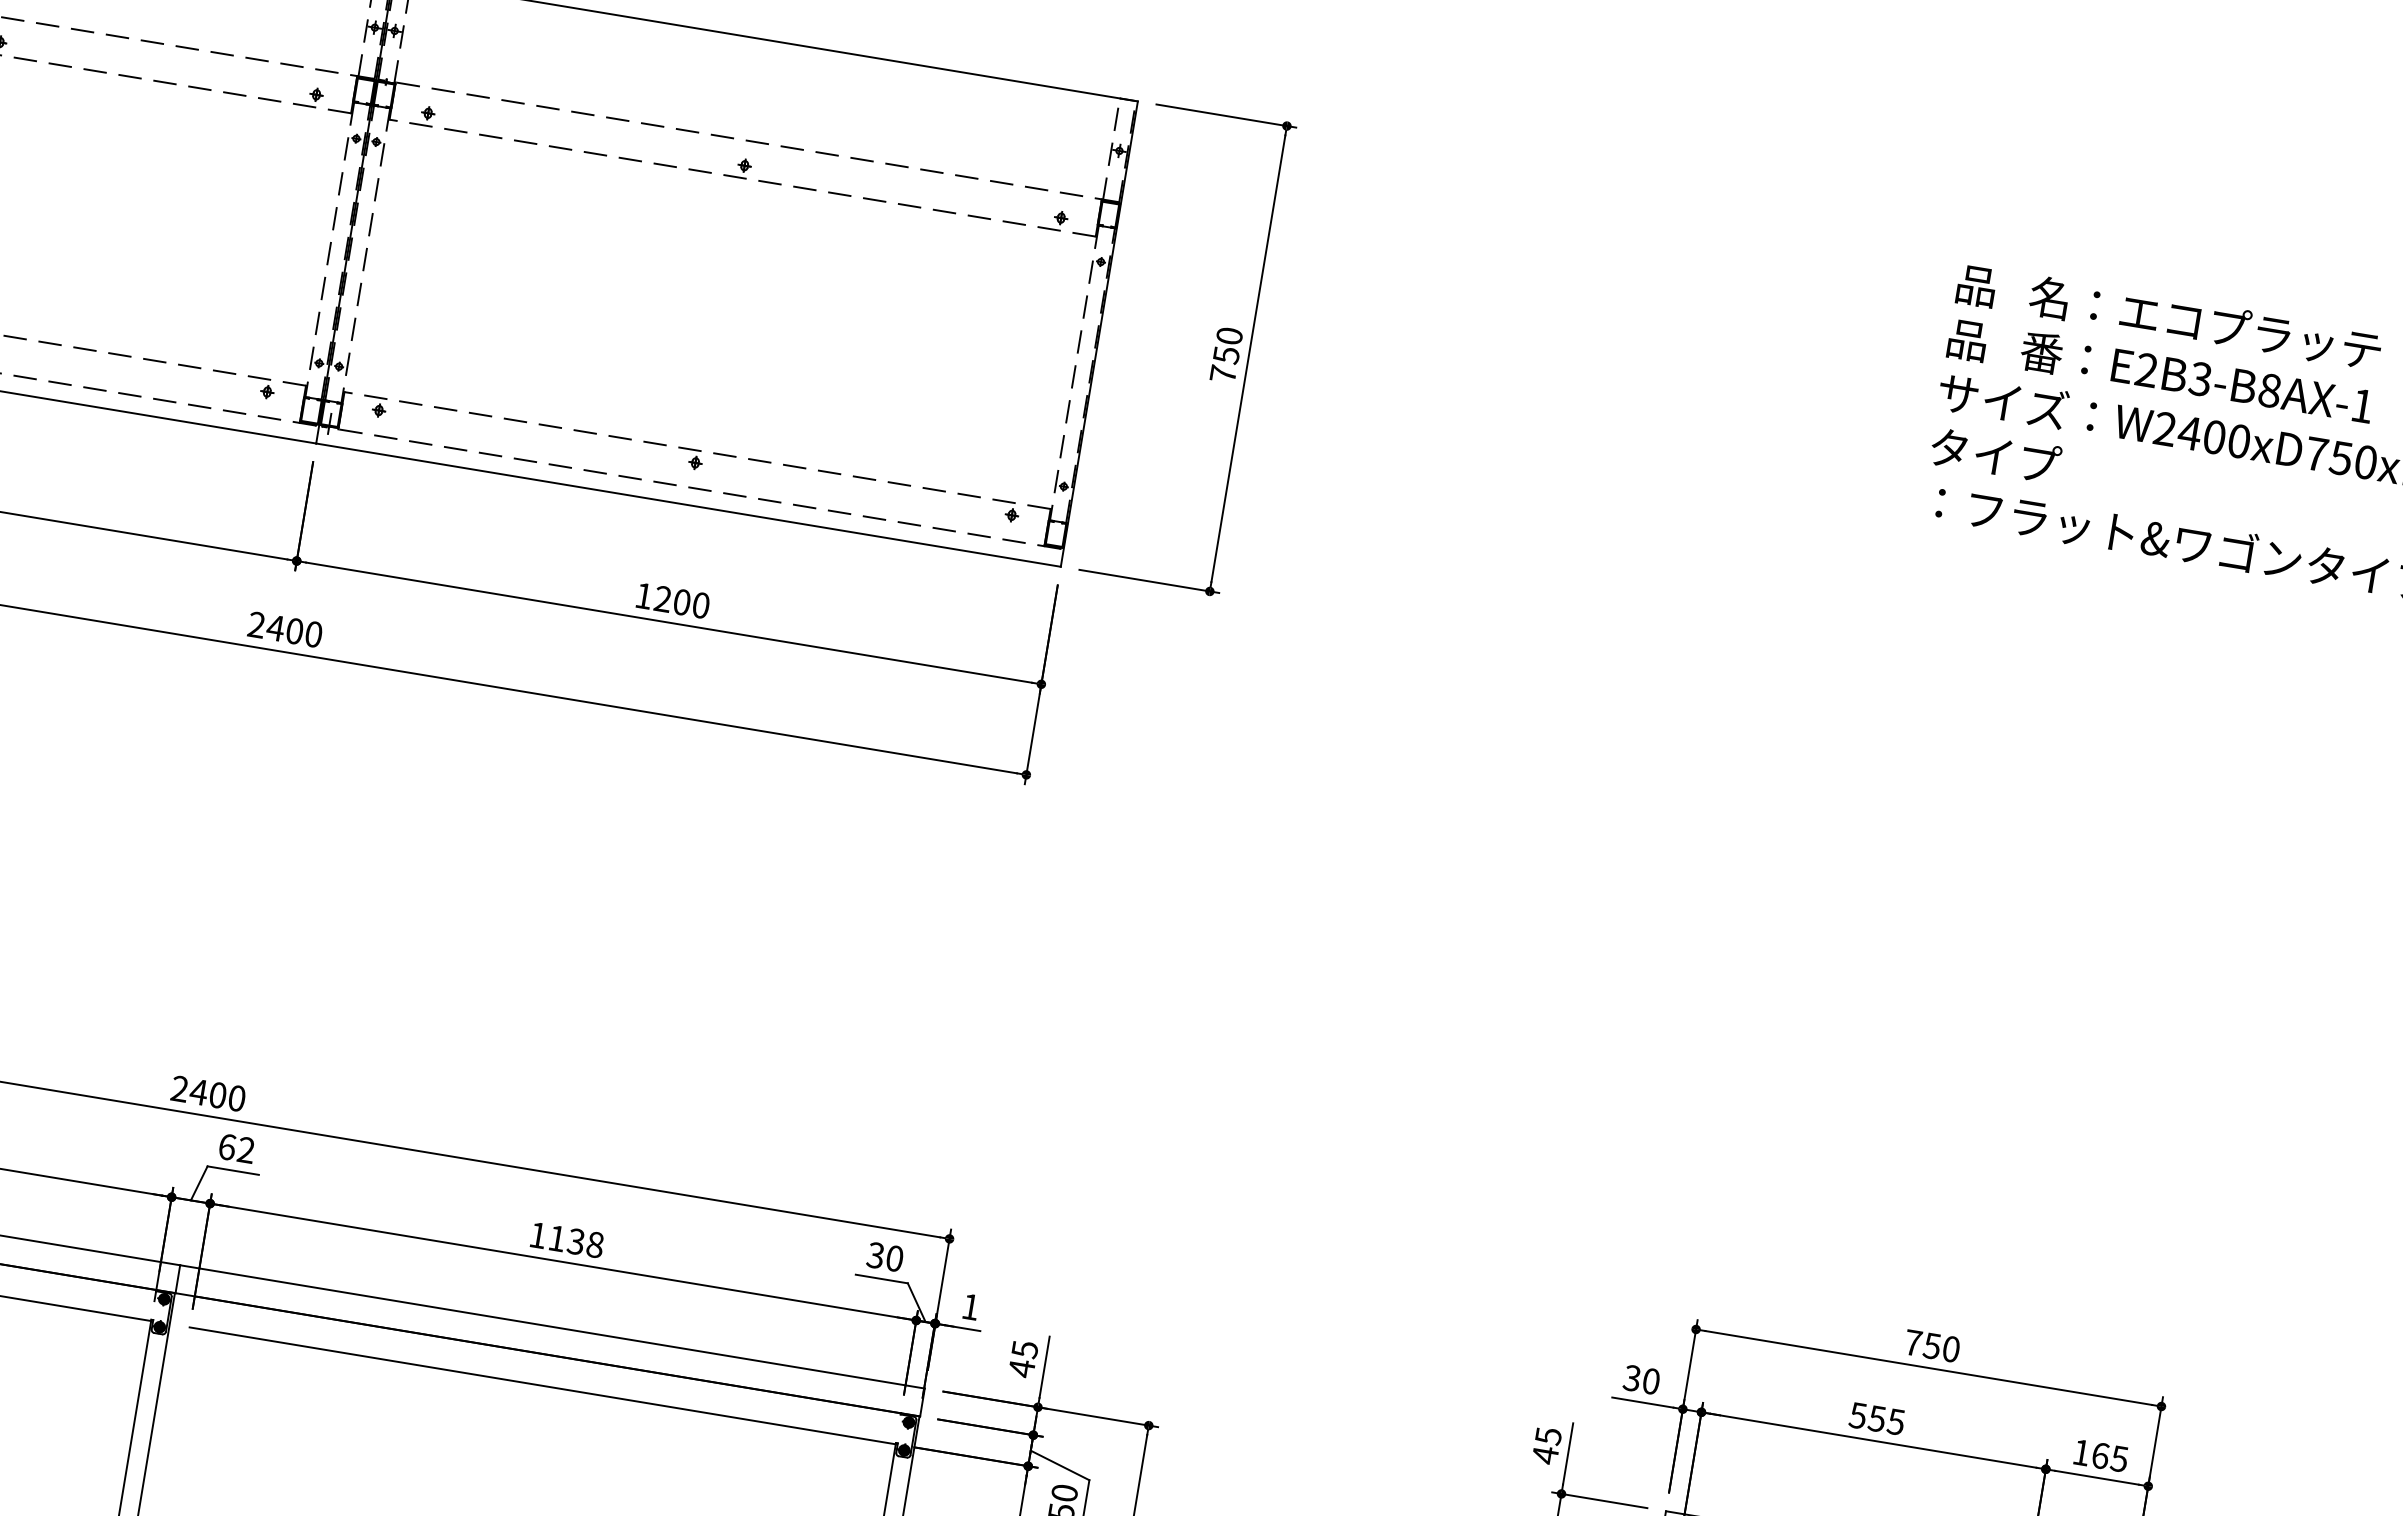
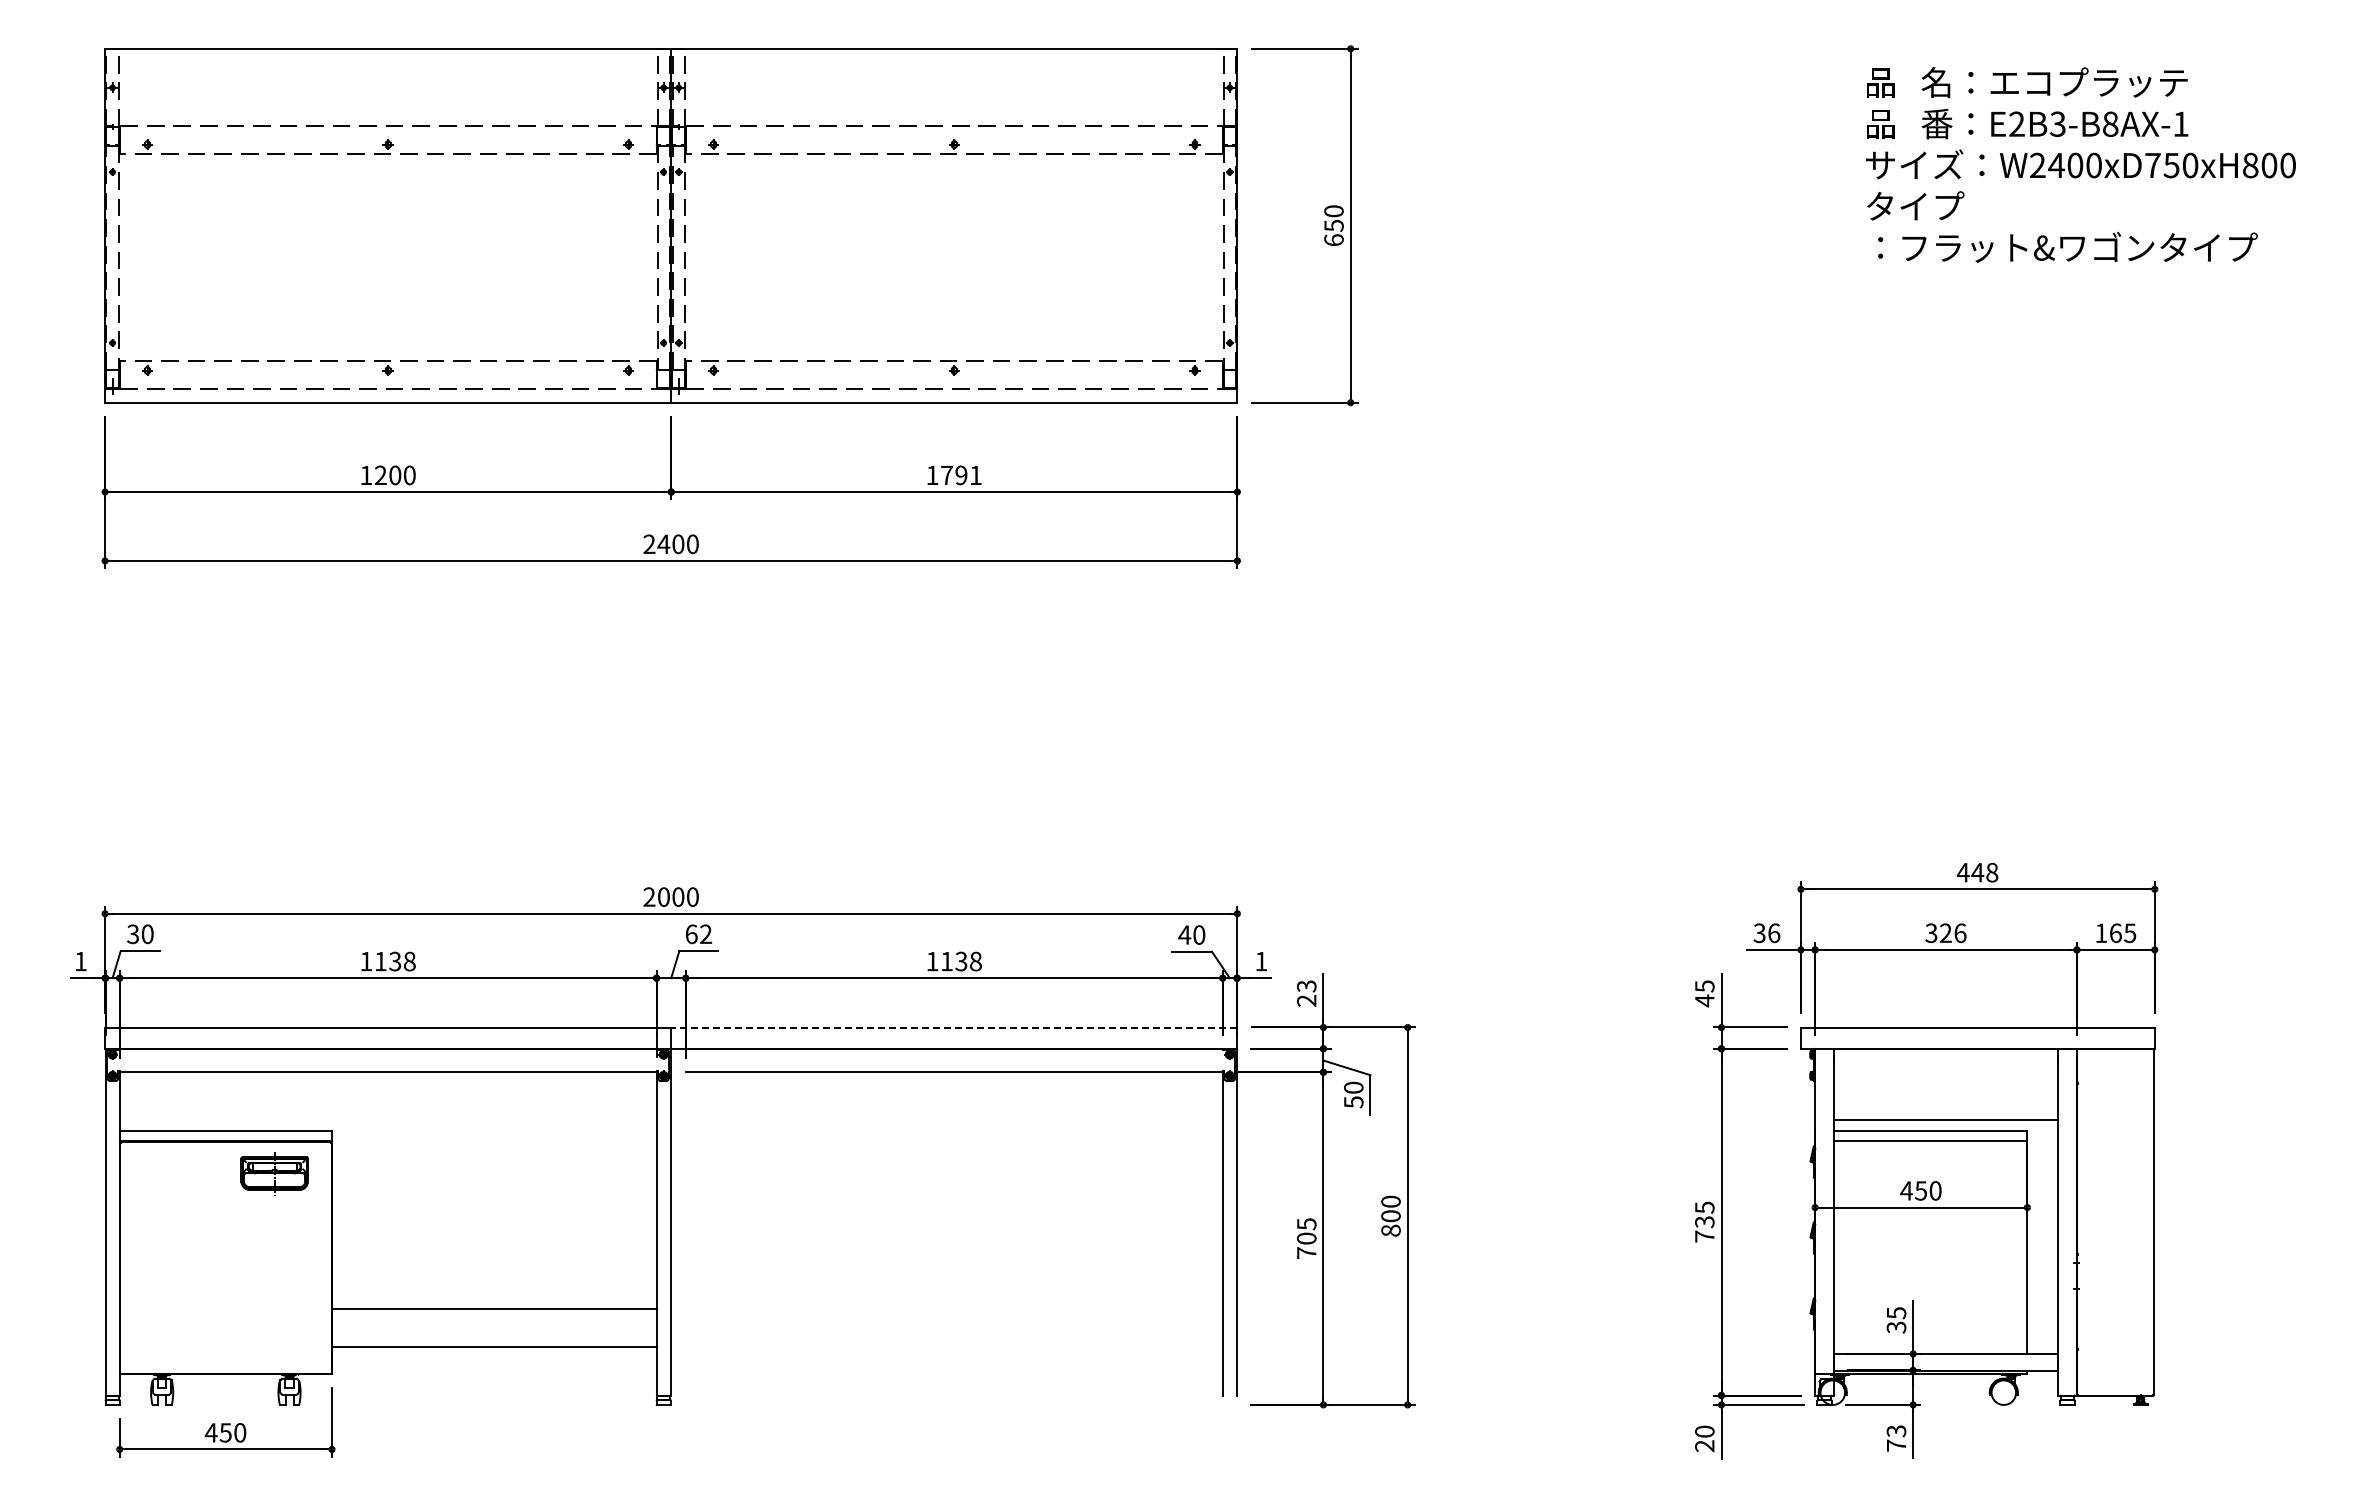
text: (1222, 374) -> (1333, 240), 750 -> 650
text: (682, 602) -> (961, 475), 1200 -> 1791
text: (198, 1091) -> (663, 896), 2400 -> 2000
text: (875, 1254) -> (1184, 934), 30 -> 40
line: (551, 1326) -> (953, 1027), solid -> dashed
text: (1931, 1345) -> (1977, 872), 750 -> 448
text: (1023, 1358) -> (1306, 993), 45 -> 23
text: (1651, 1380) -> (1774, 932), 30 -> 36
text: (1877, 1419) -> (1946, 933), 555 -> 326

